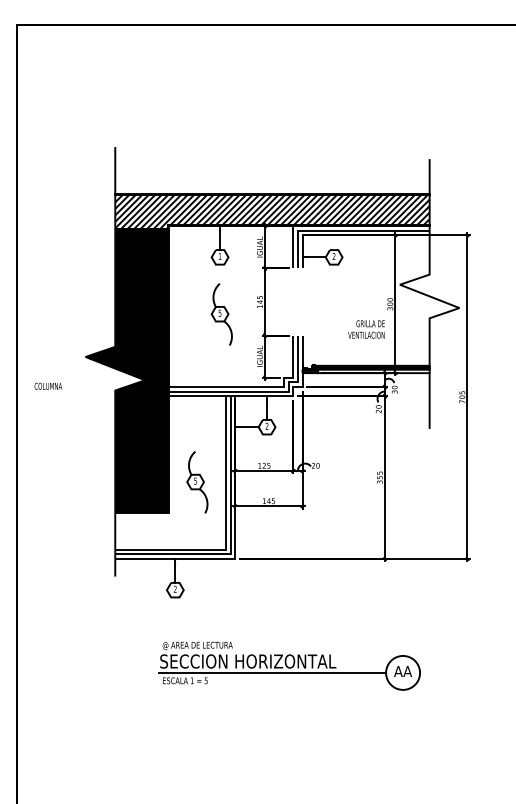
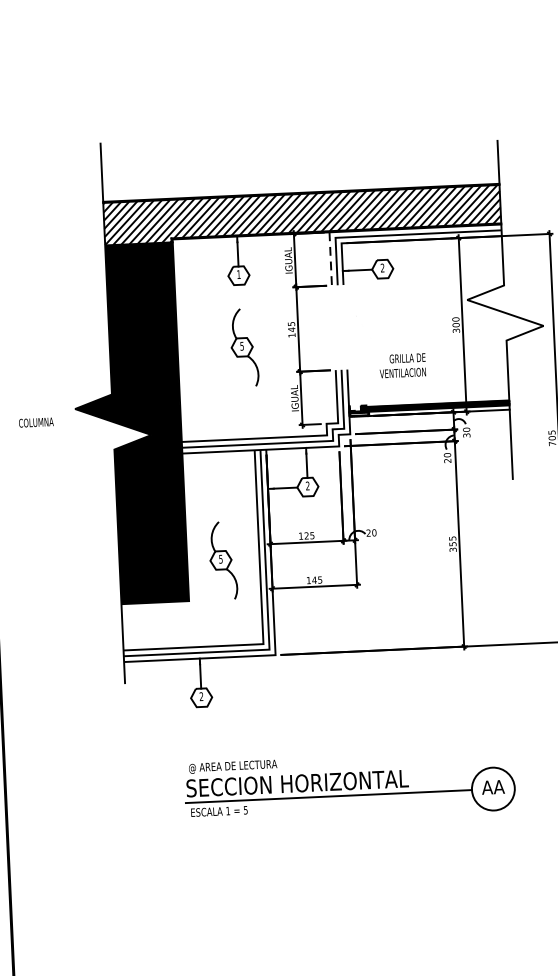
line: (293, 247) -> (330, 259), solid -> dashed
text: (366, 329) -> (402, 365), moved
text: (48, 385) -> (36, 421), moved

